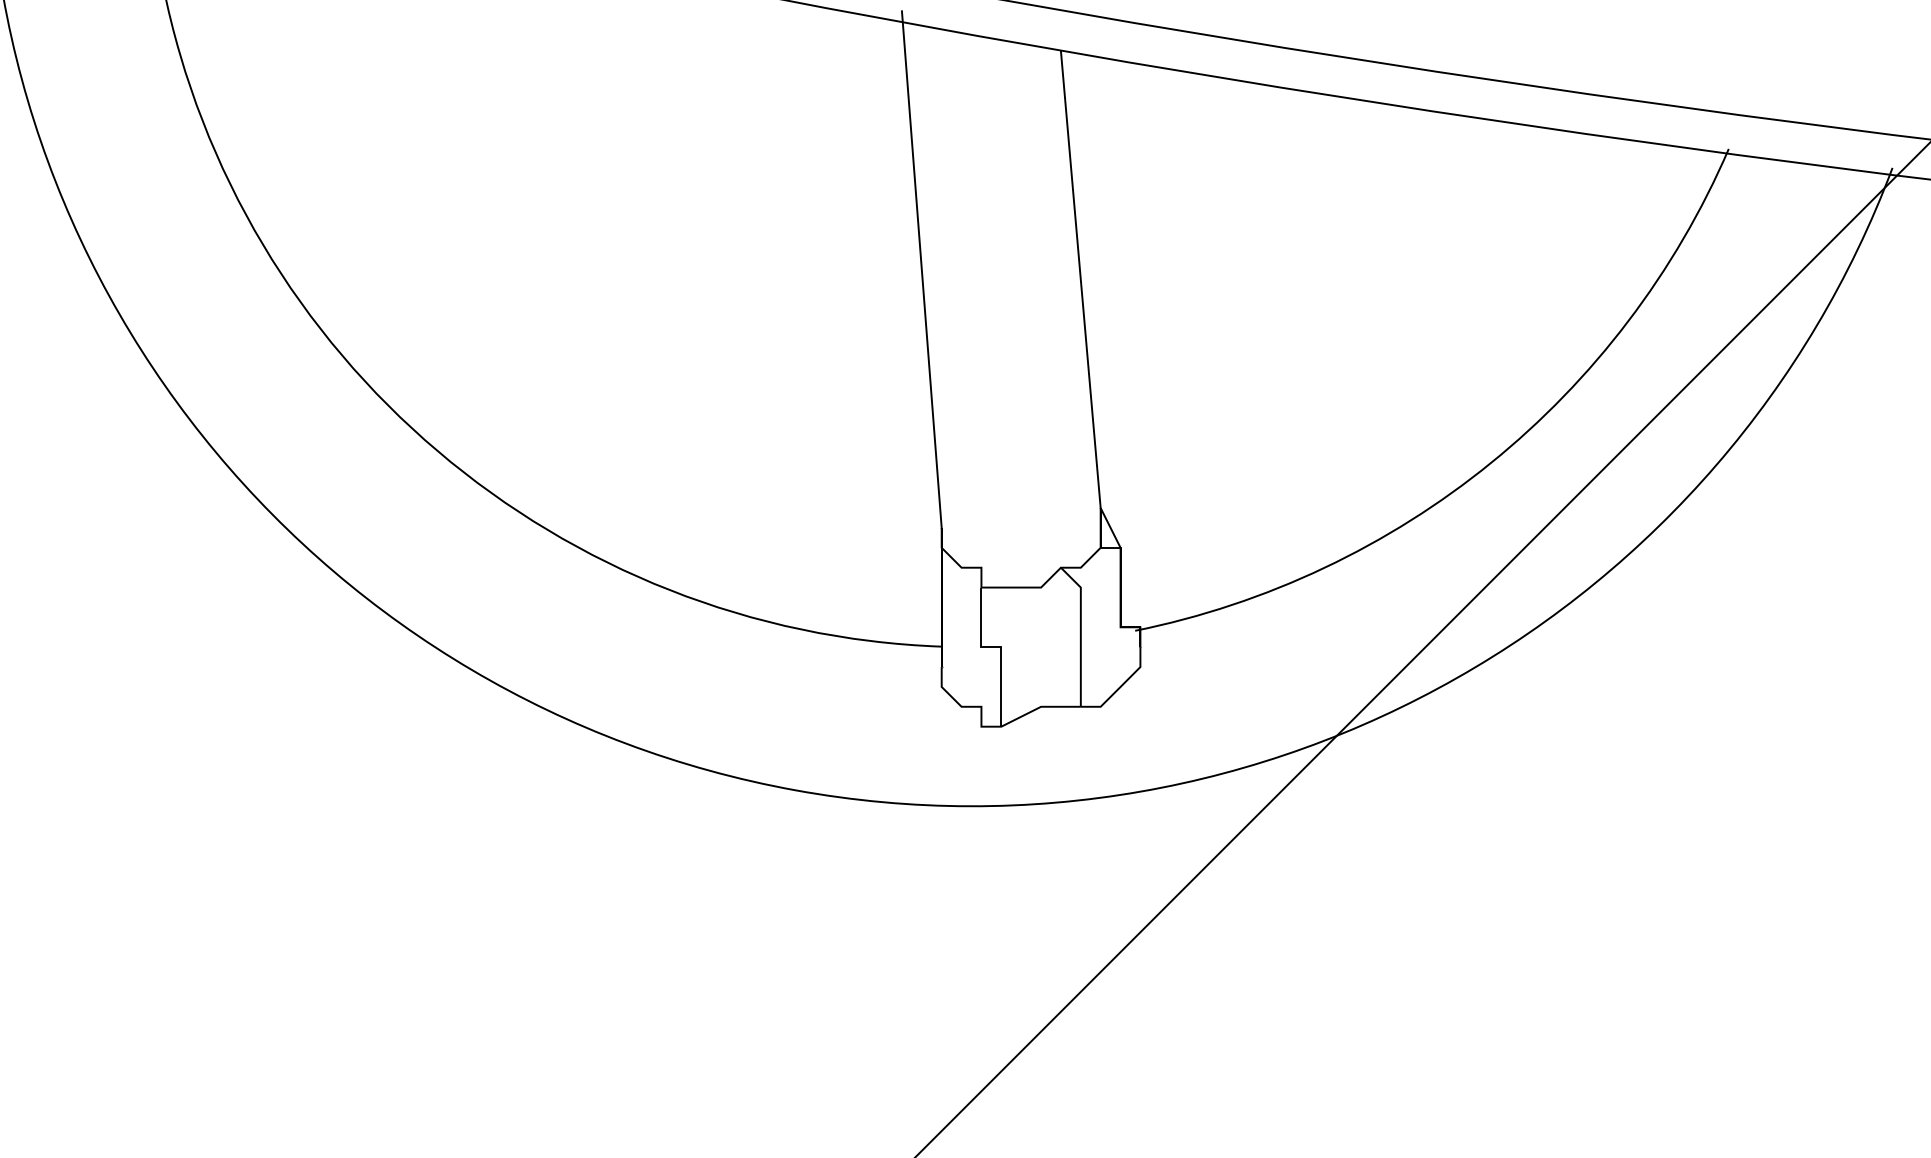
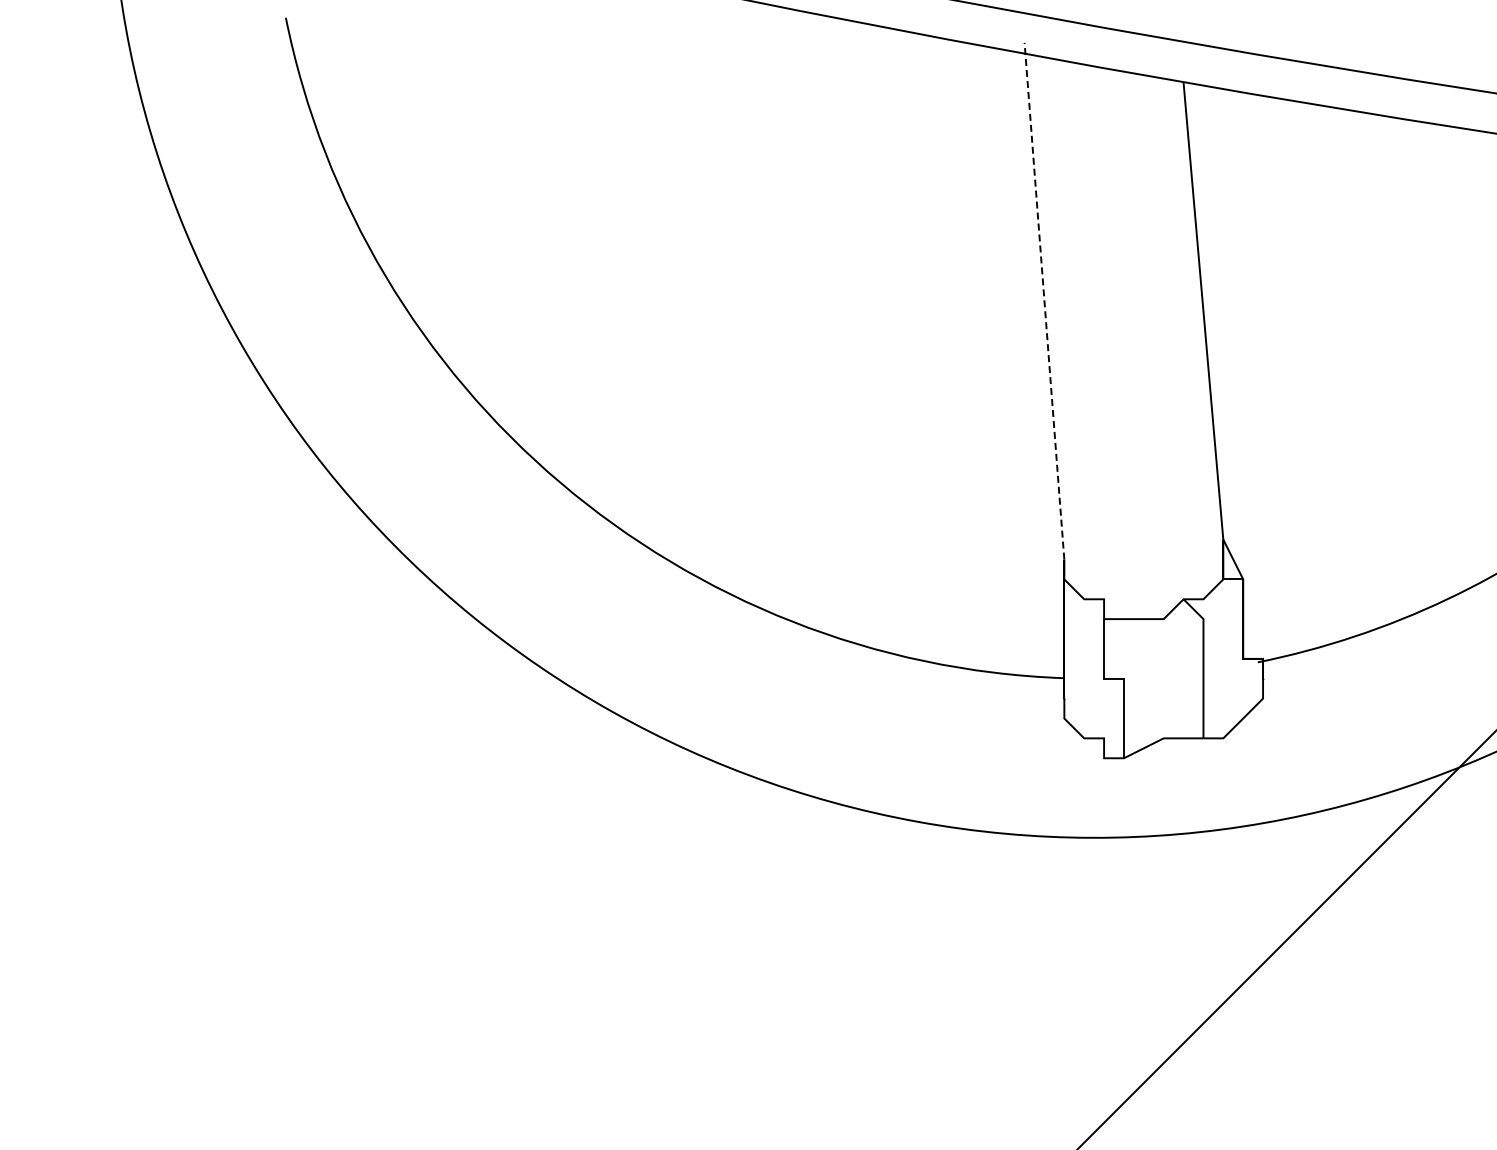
line: (921, 269) -> (1044, 301), solid -> dashed

